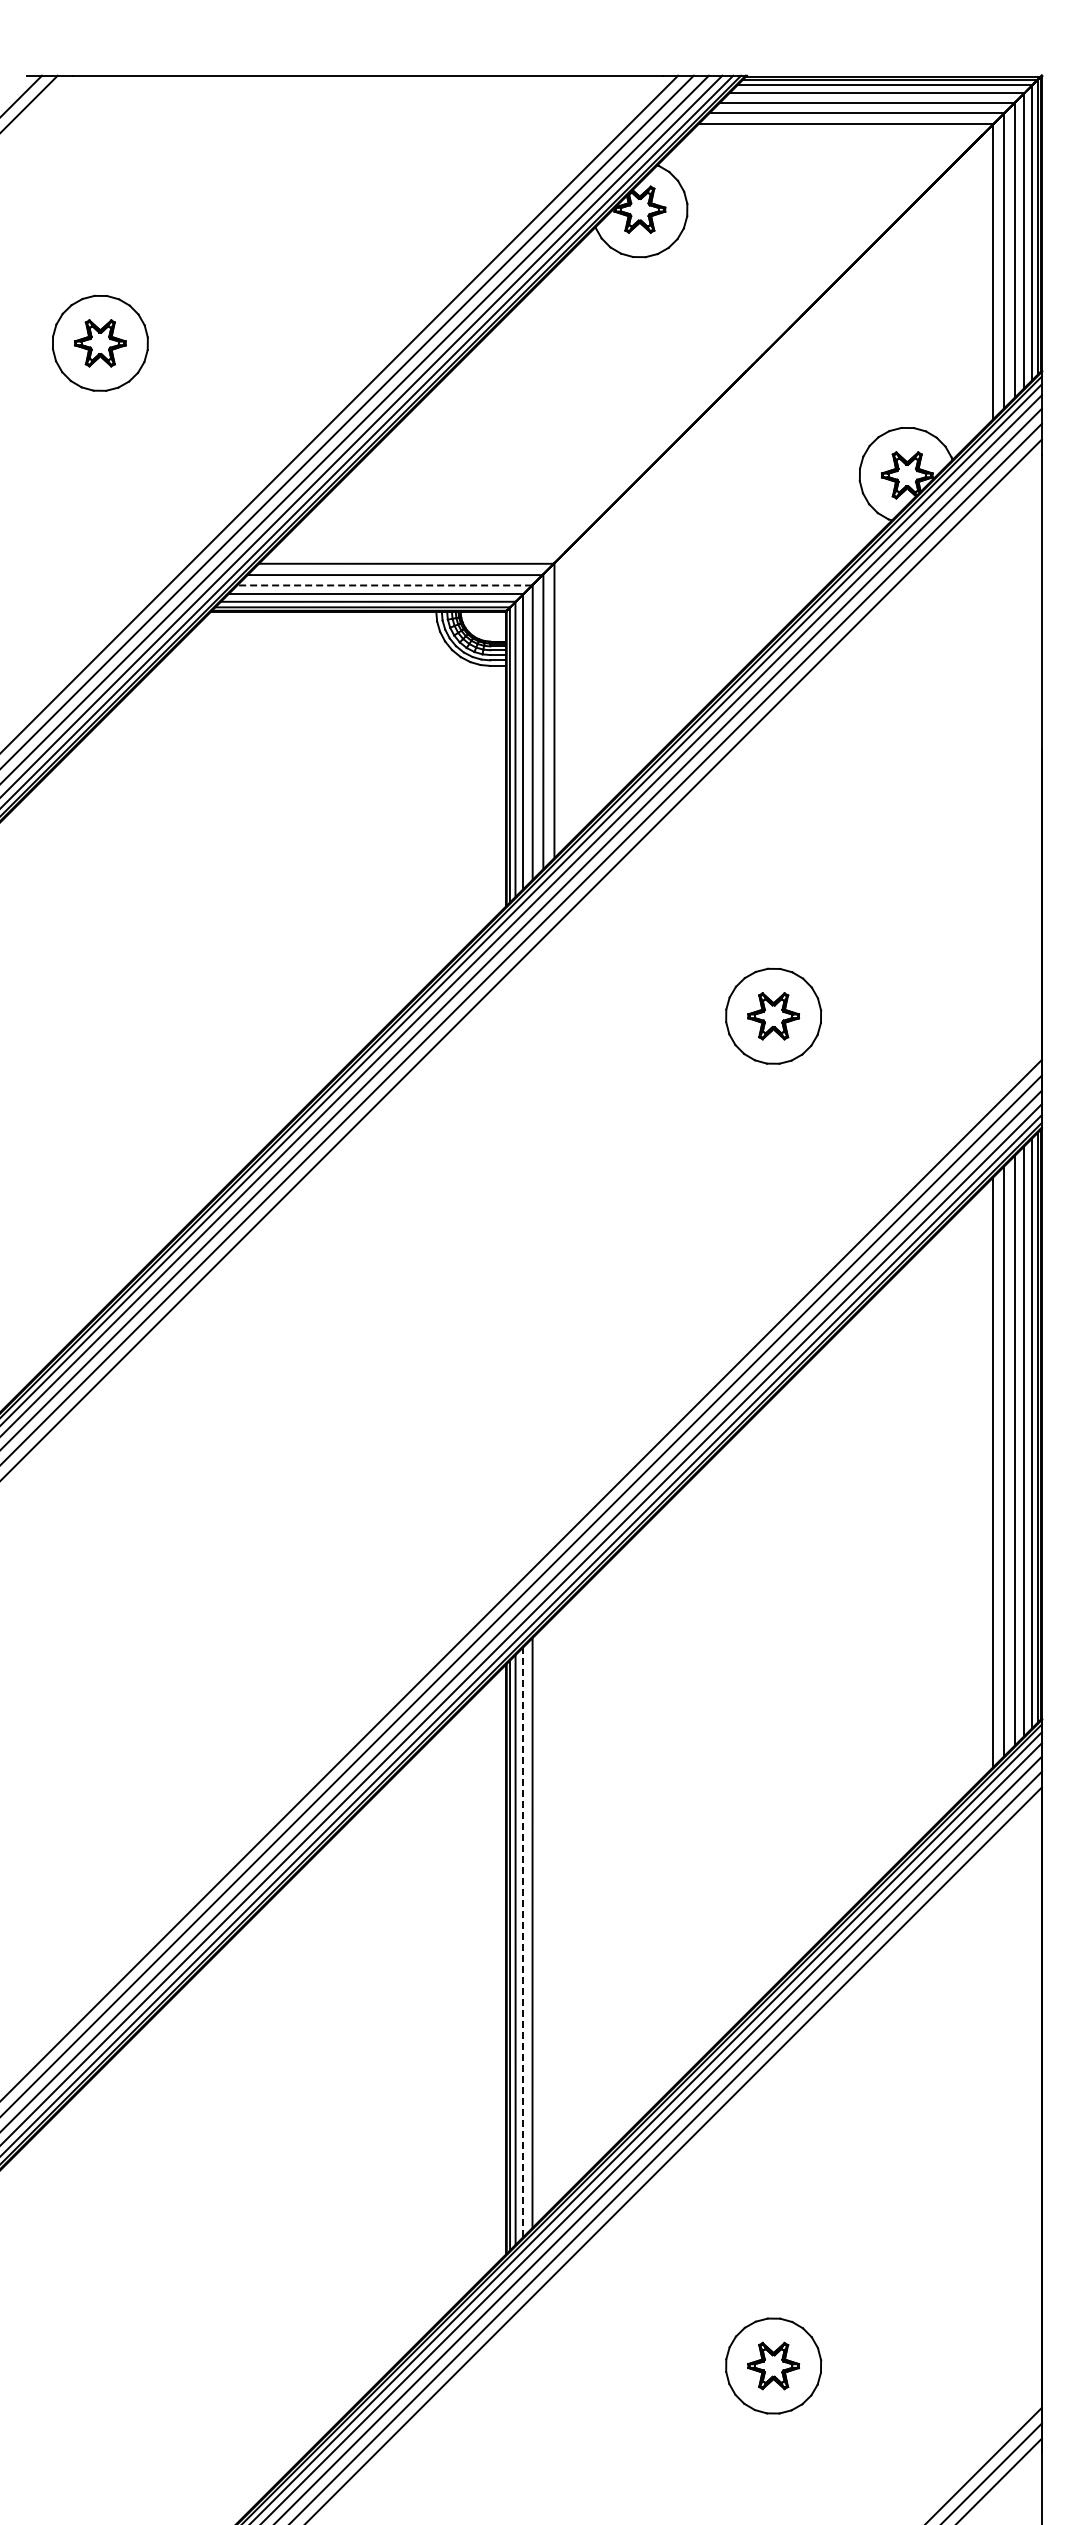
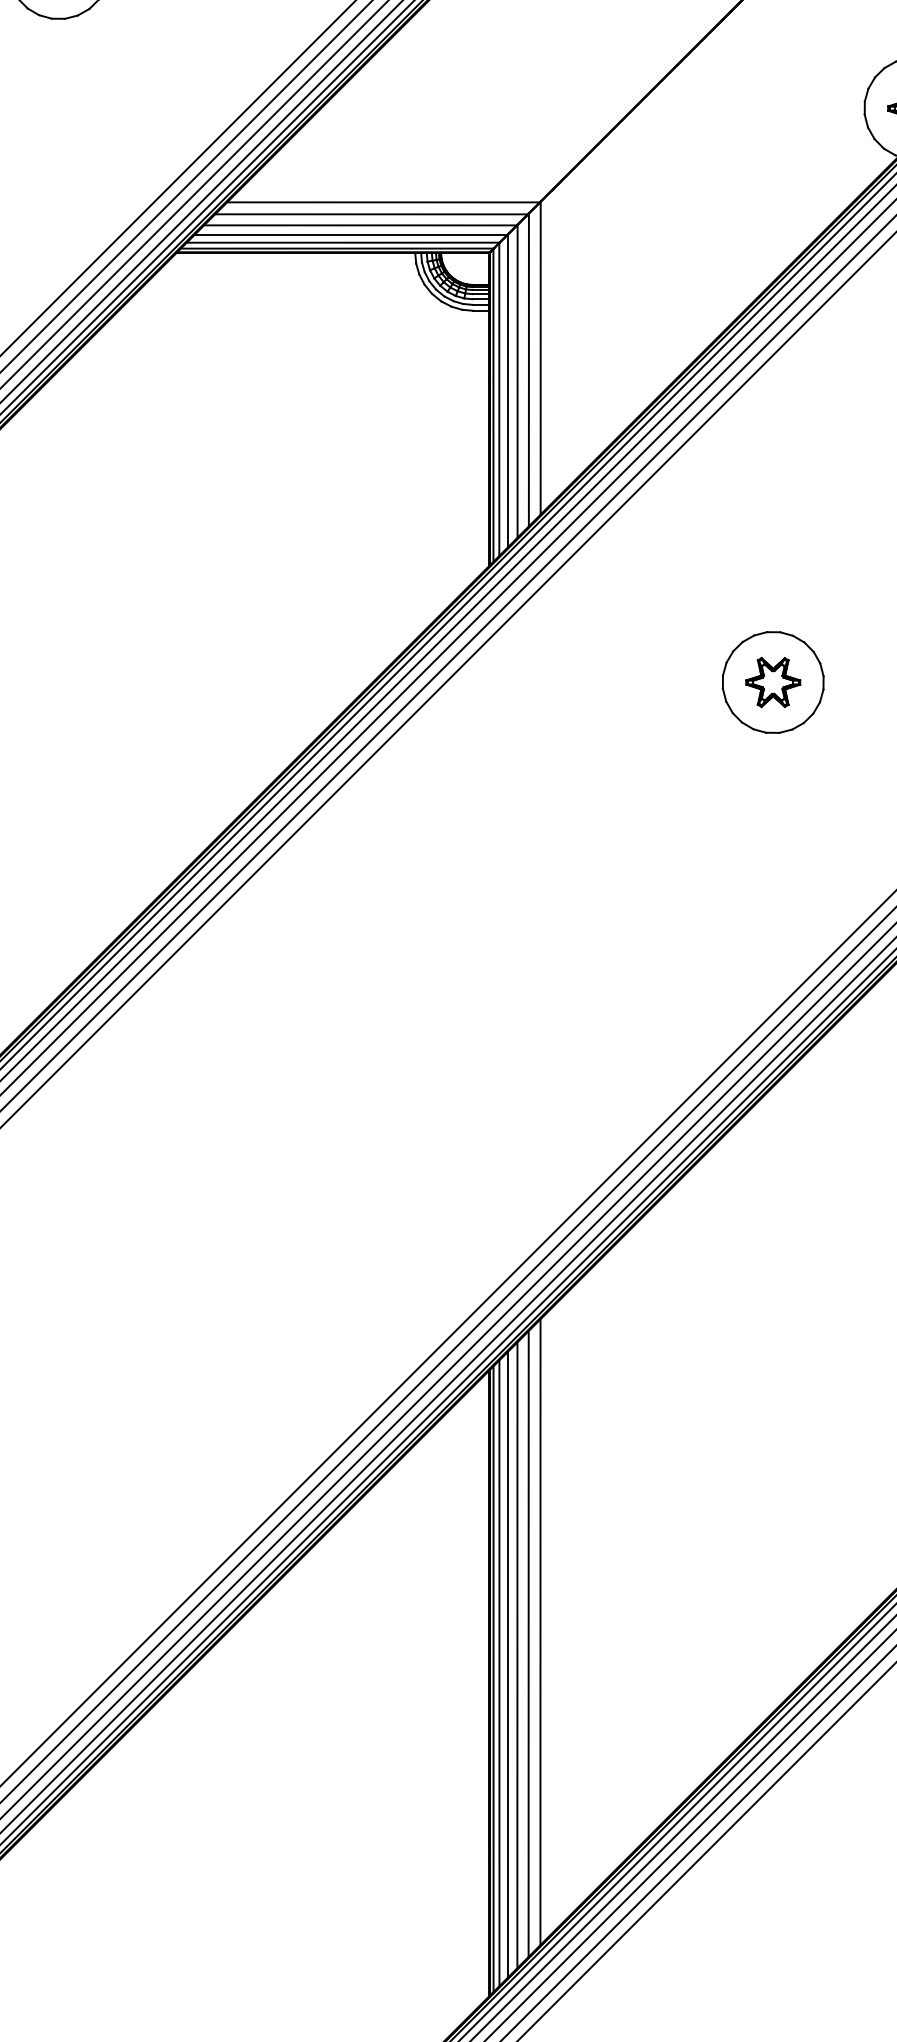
line: (384, 585) -> (360, 225), dashed -> solid
line: (554, 1911) -> (540, 1632), added
line: (543, 1922) -> (529, 1644), added
line: (523, 1942) -> (507, 1665), dashed -> solid

